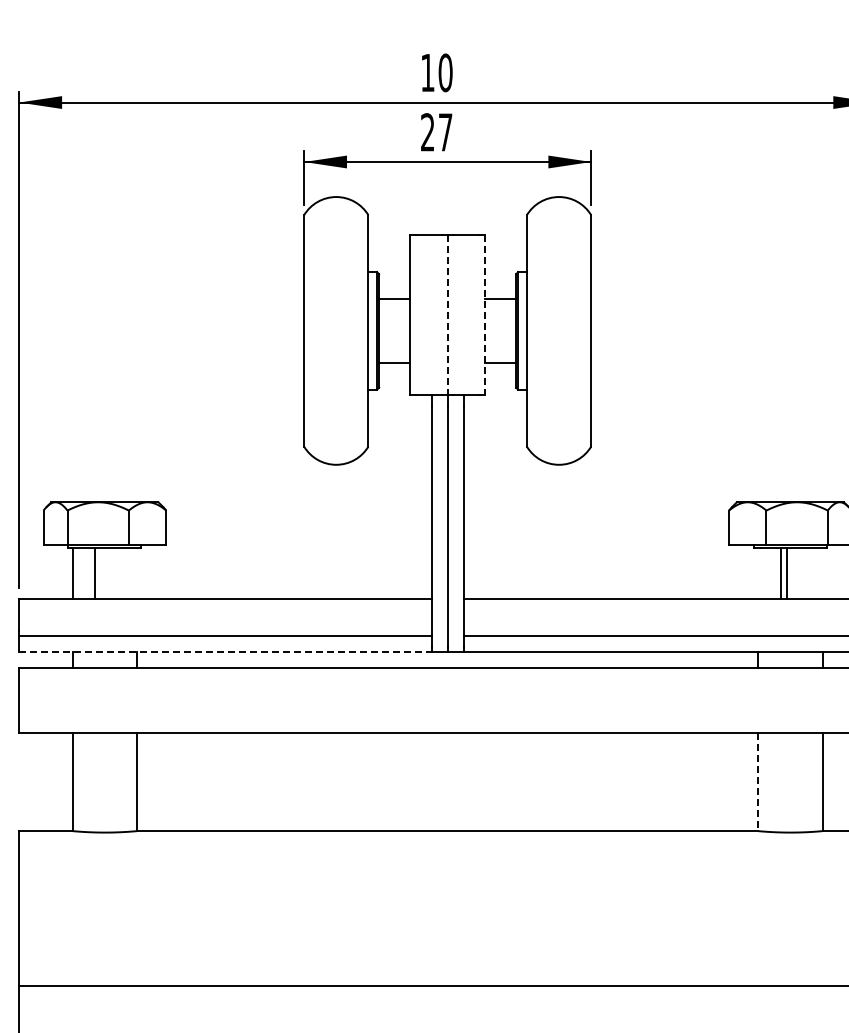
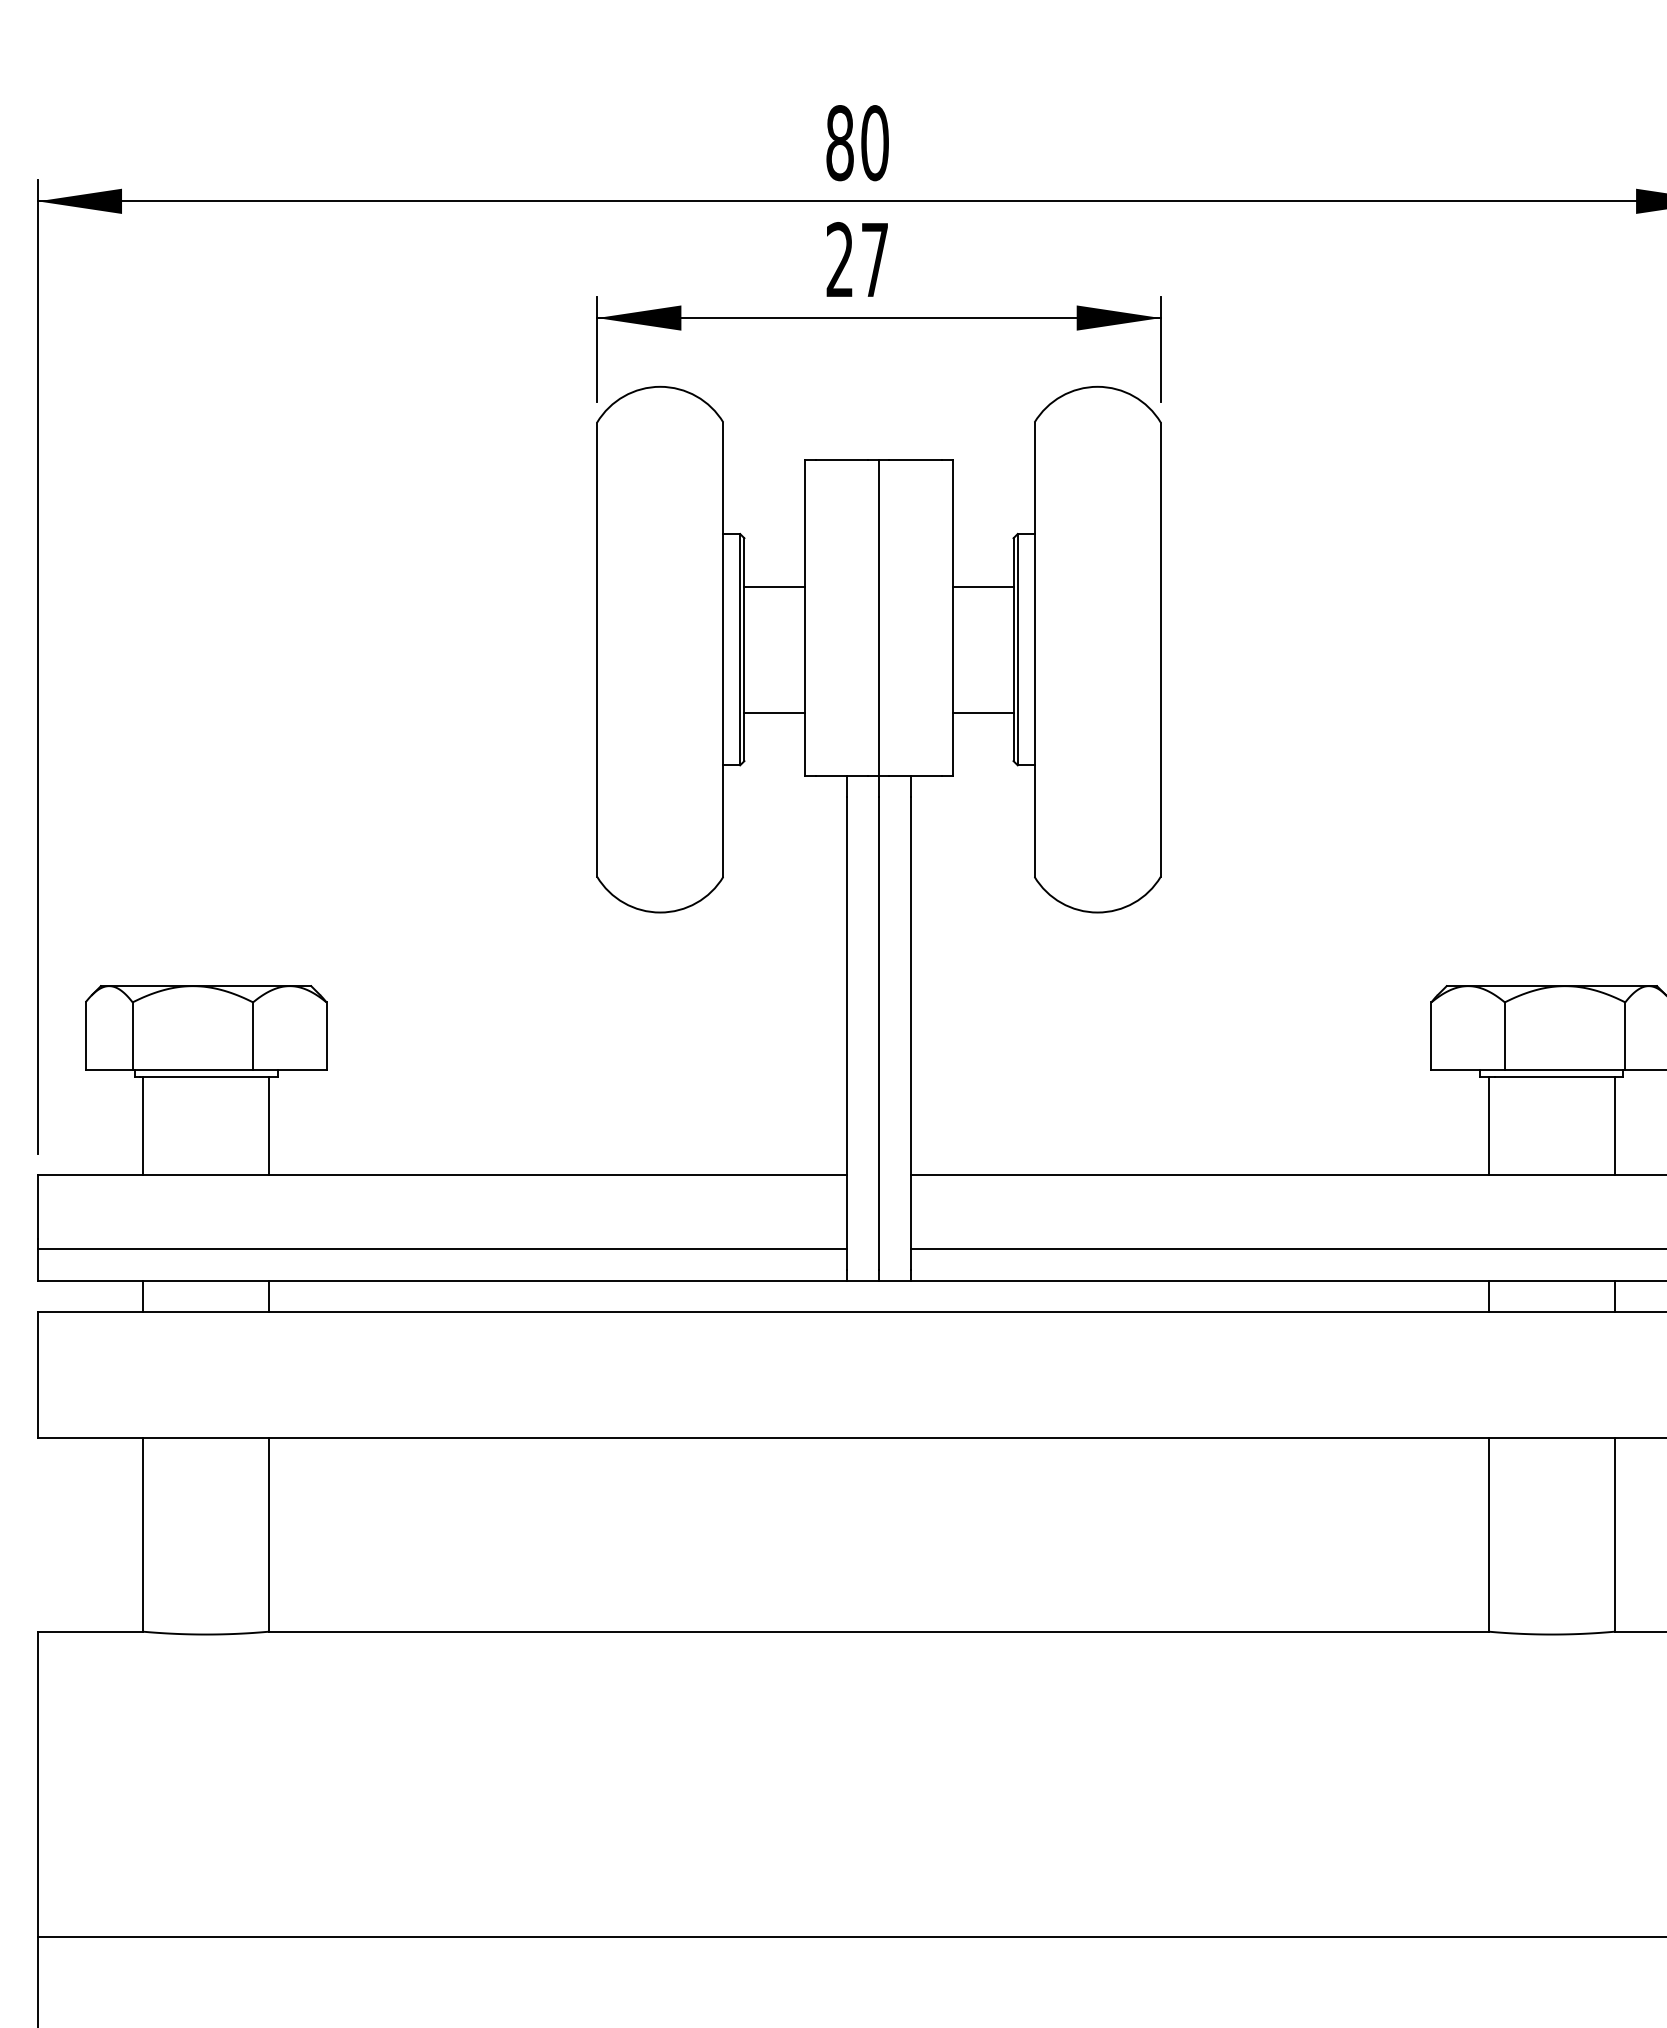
text: (427, 72) -> (839, 142), 10 -> 80
line: (447, 315) -> (878, 619), dashed -> solid
line: (485, 315) -> (953, 619), dashed -> solid
line: (95, 573) -> (270, 1125), moved
line: (780, 573) -> (1614, 1125), moved
line: (787, 573) -> (1489, 1125), moved
line: (225, 652) -> (442, 1280), dashed -> solid
line: (758, 782) -> (1489, 1536), dashed -> solid

